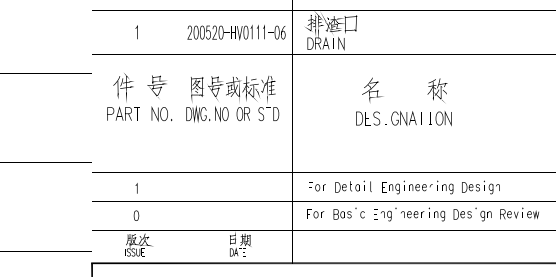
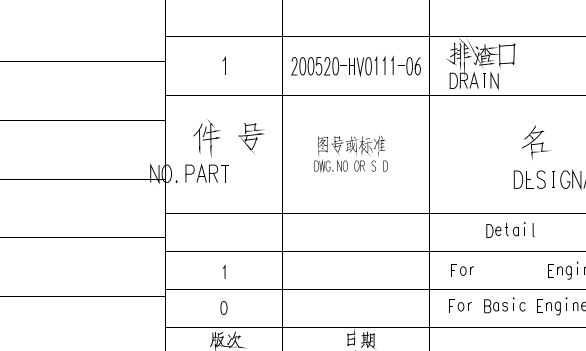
part: (232, 99) -> (350, 154), size x0.6
part: (161, 113) -> (163, 173), moved
part: (353, 186) -> (510, 229), moved

